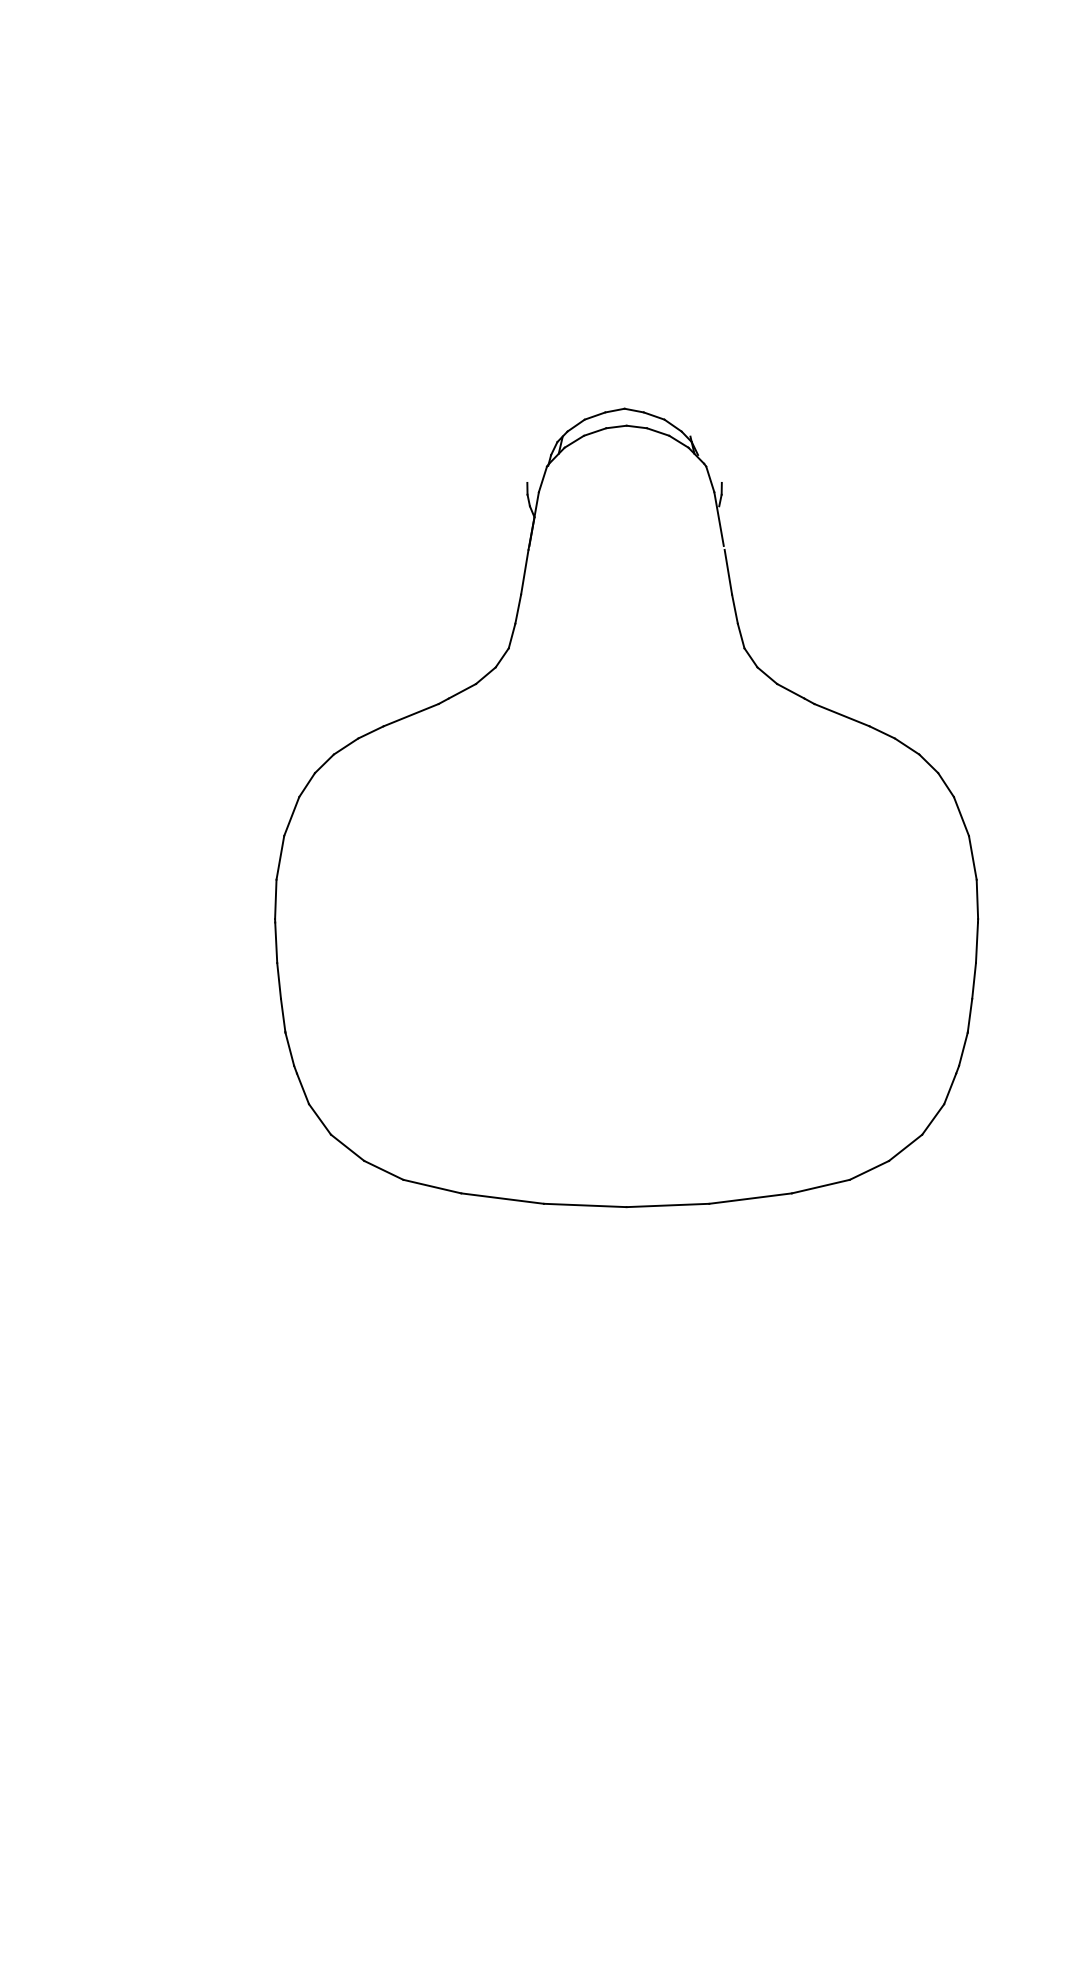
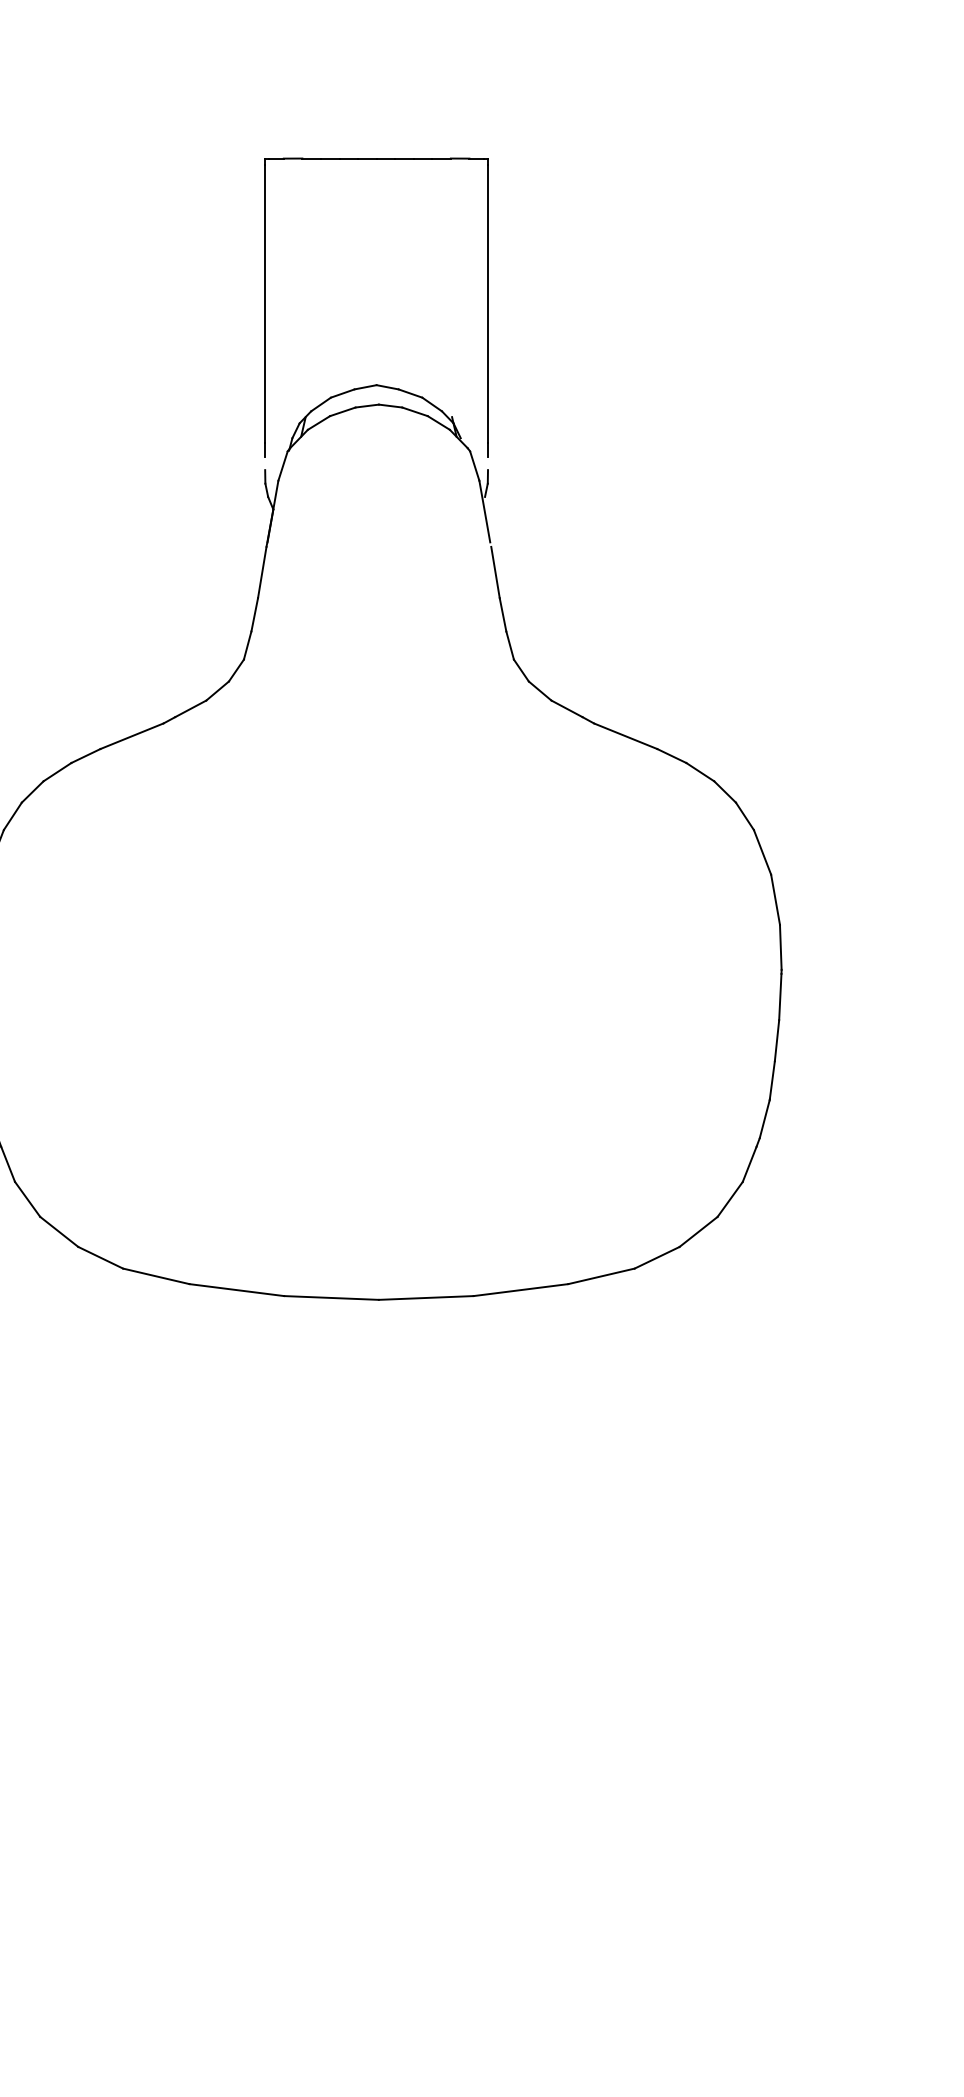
part: (527, 340) -> (265, 306), added

